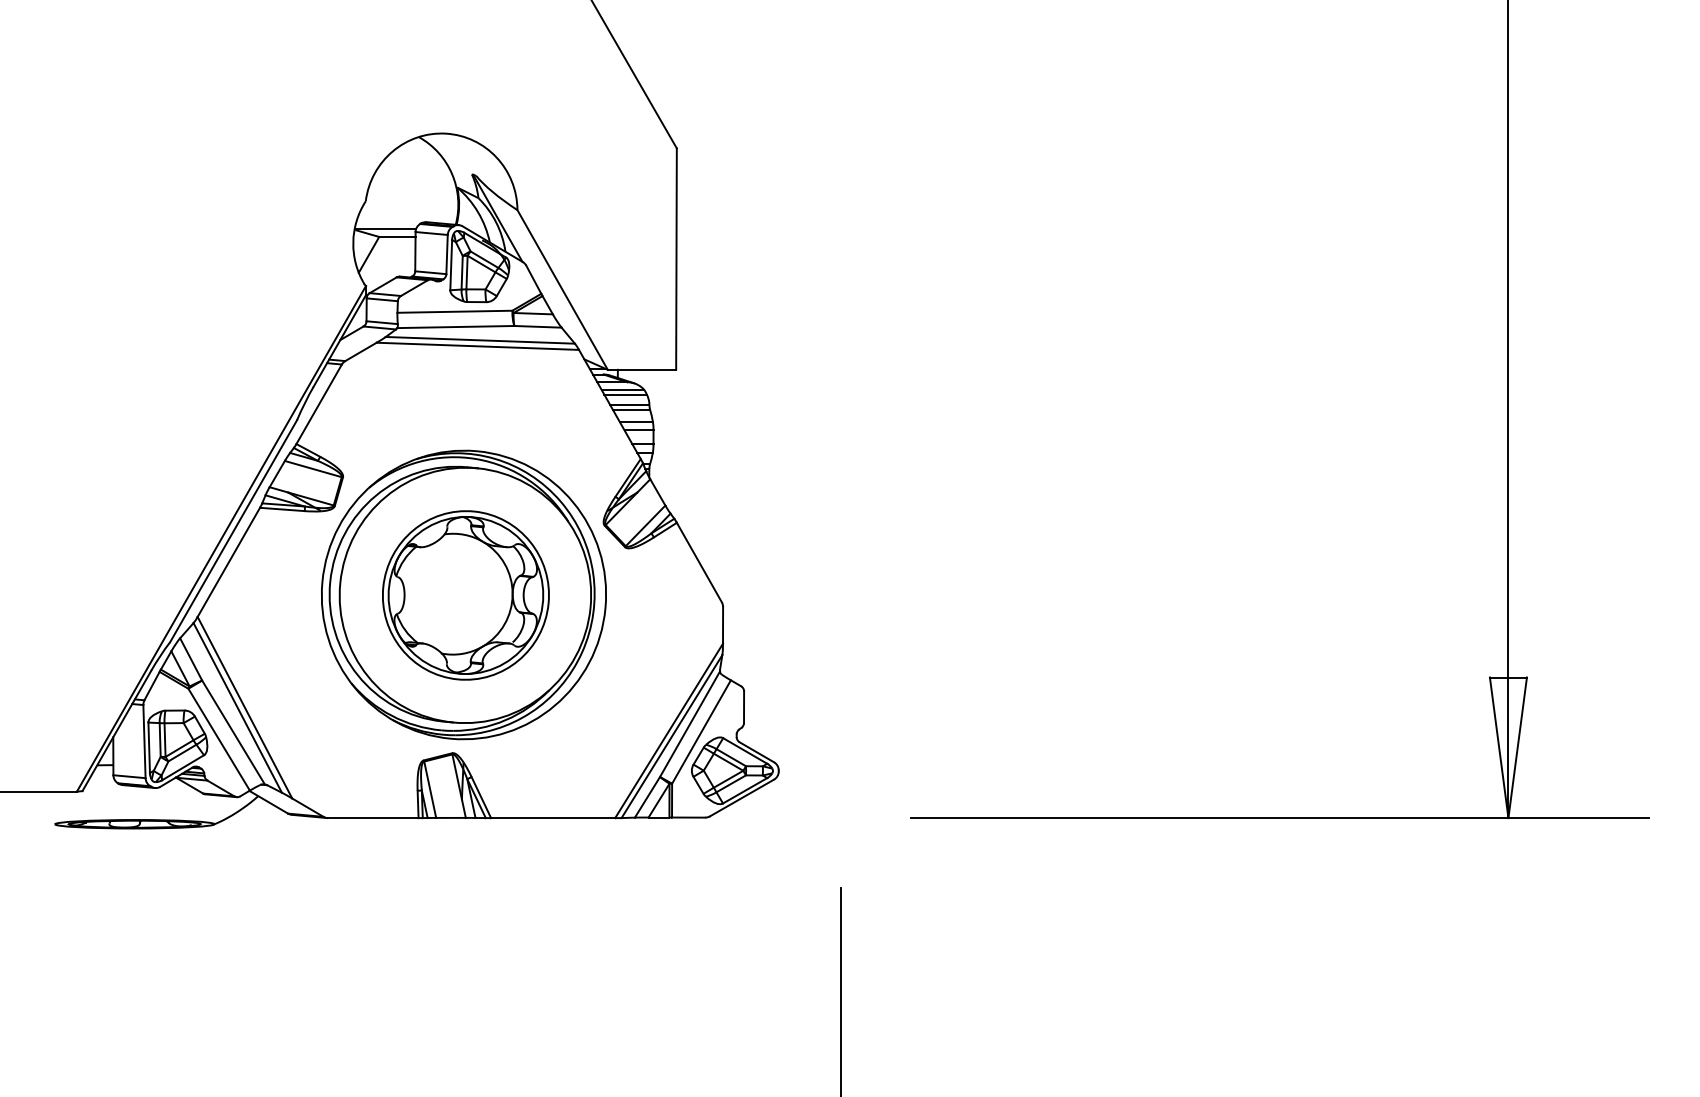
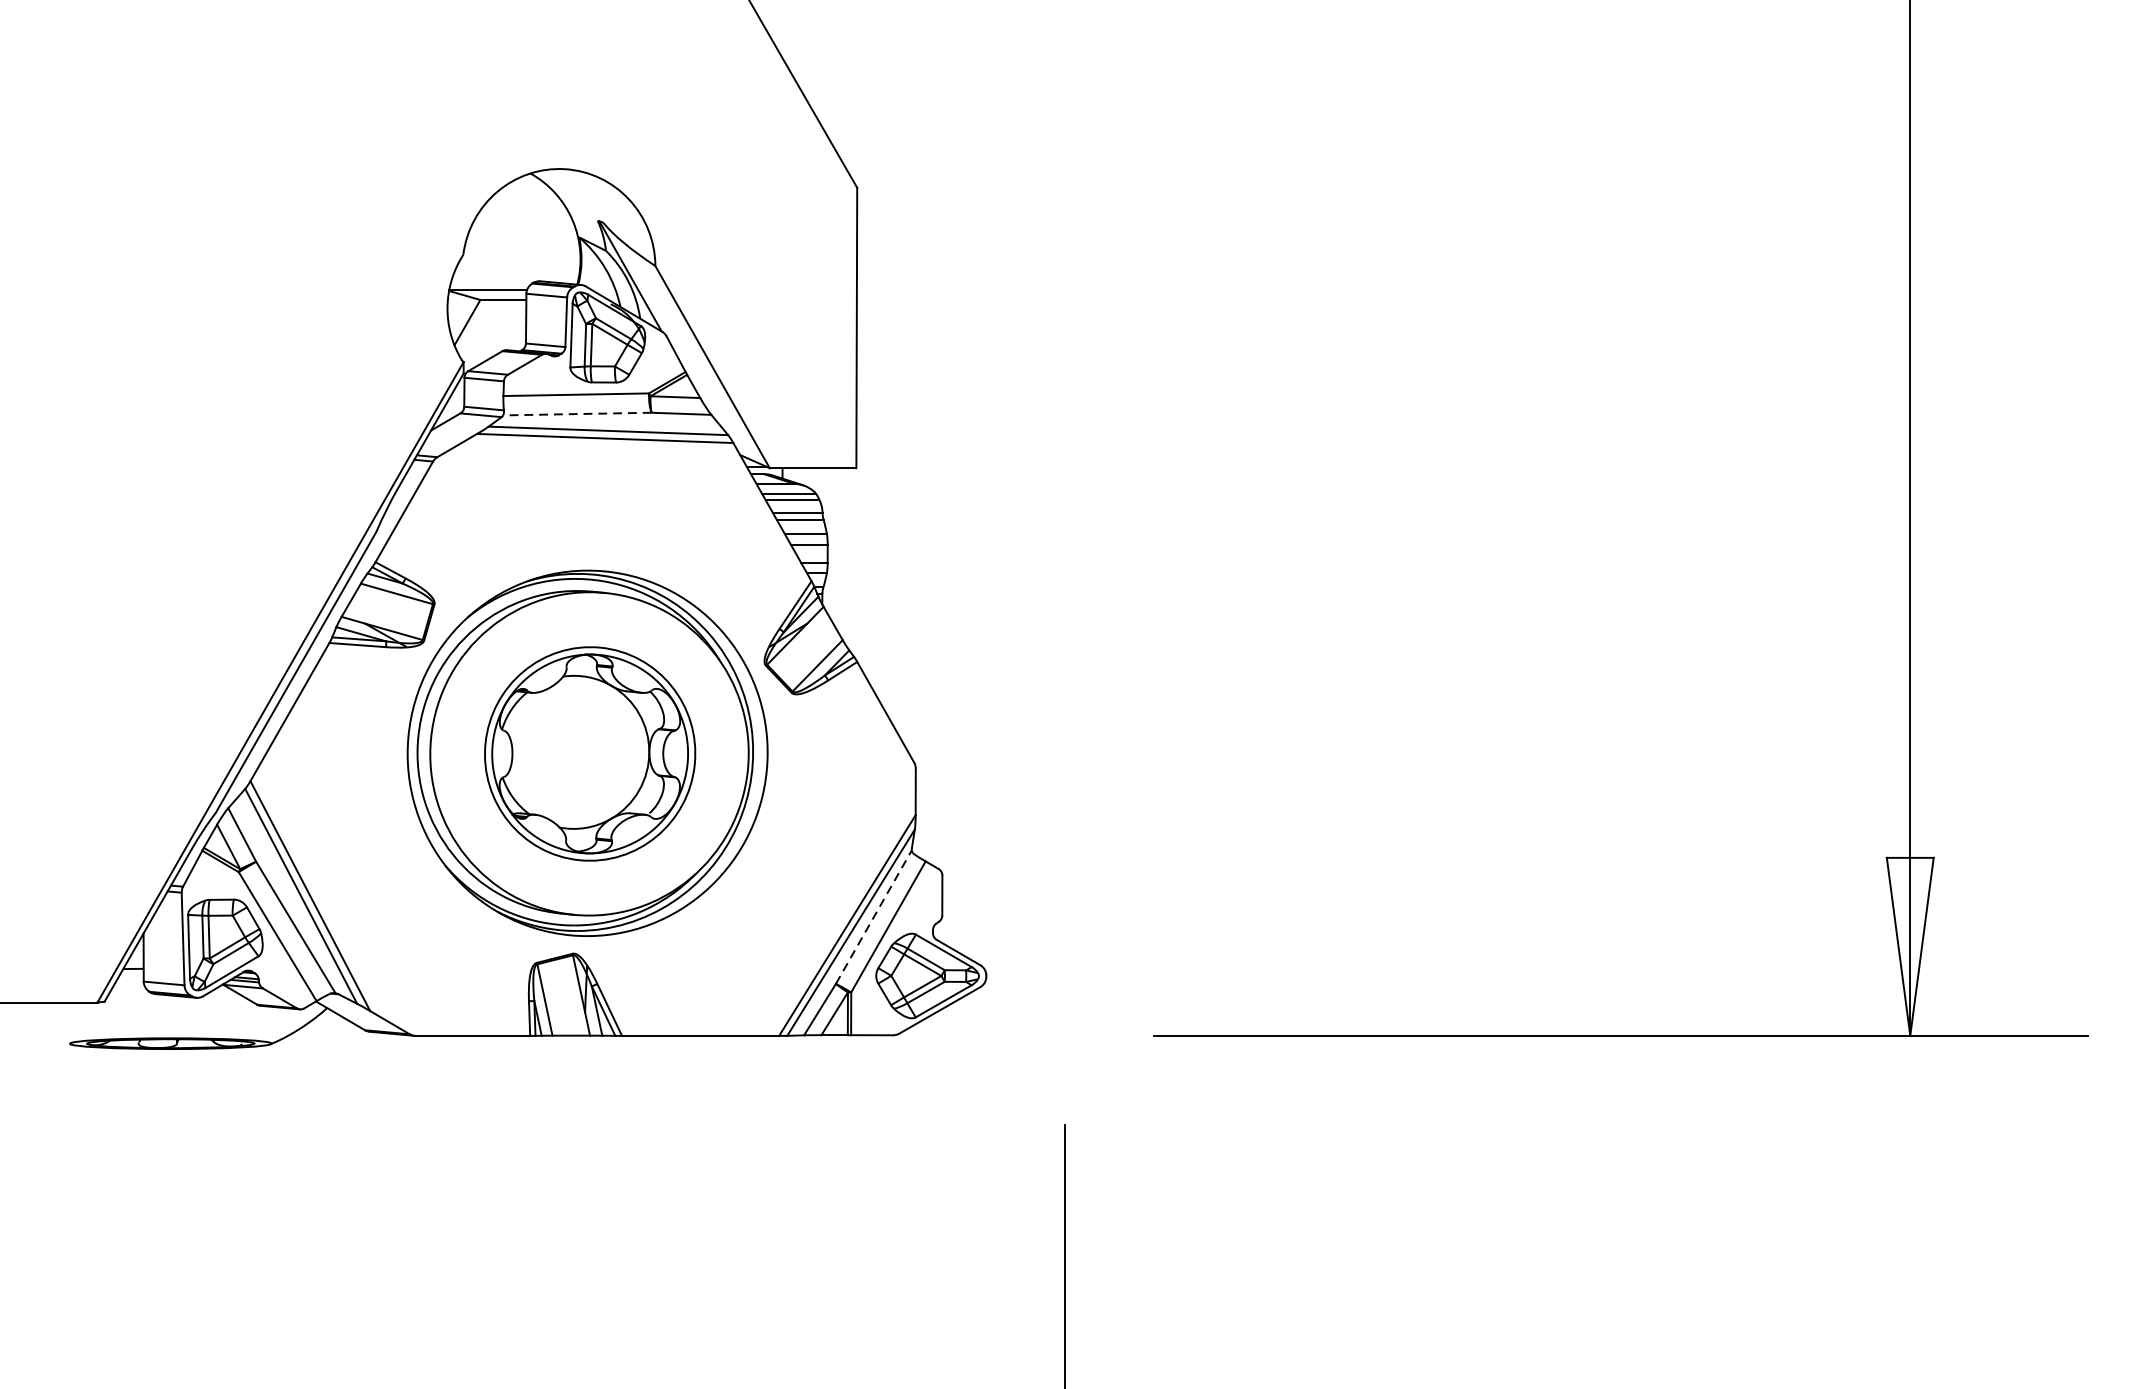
line: (455, 327) -> (576, 414), solid -> dashed
line: (690, 724) -> (874, 917), solid -> dashed

